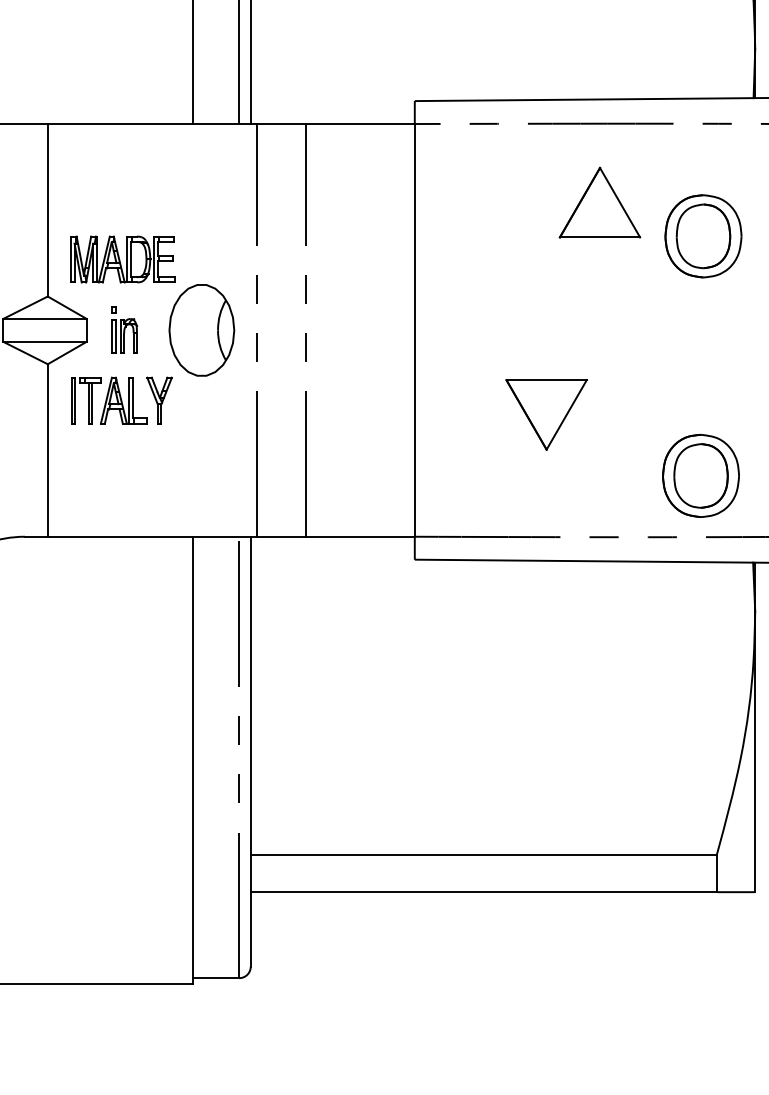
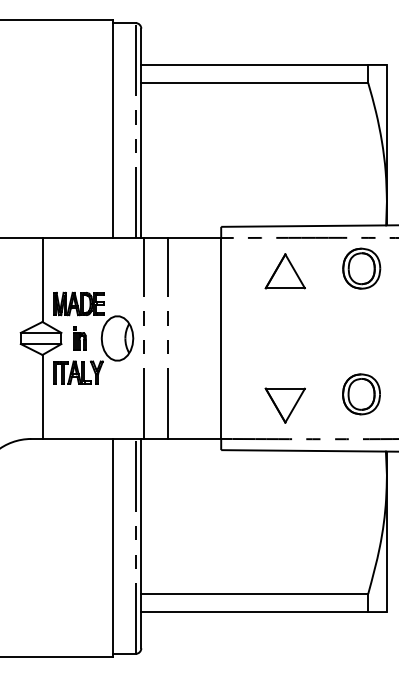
part: (598, 203) -> (284, 271), moved
part: (702, 235) -> (361, 268), moved
part: (544, 414) -> (284, 405), moved
part: (700, 476) -> (361, 394), moved

